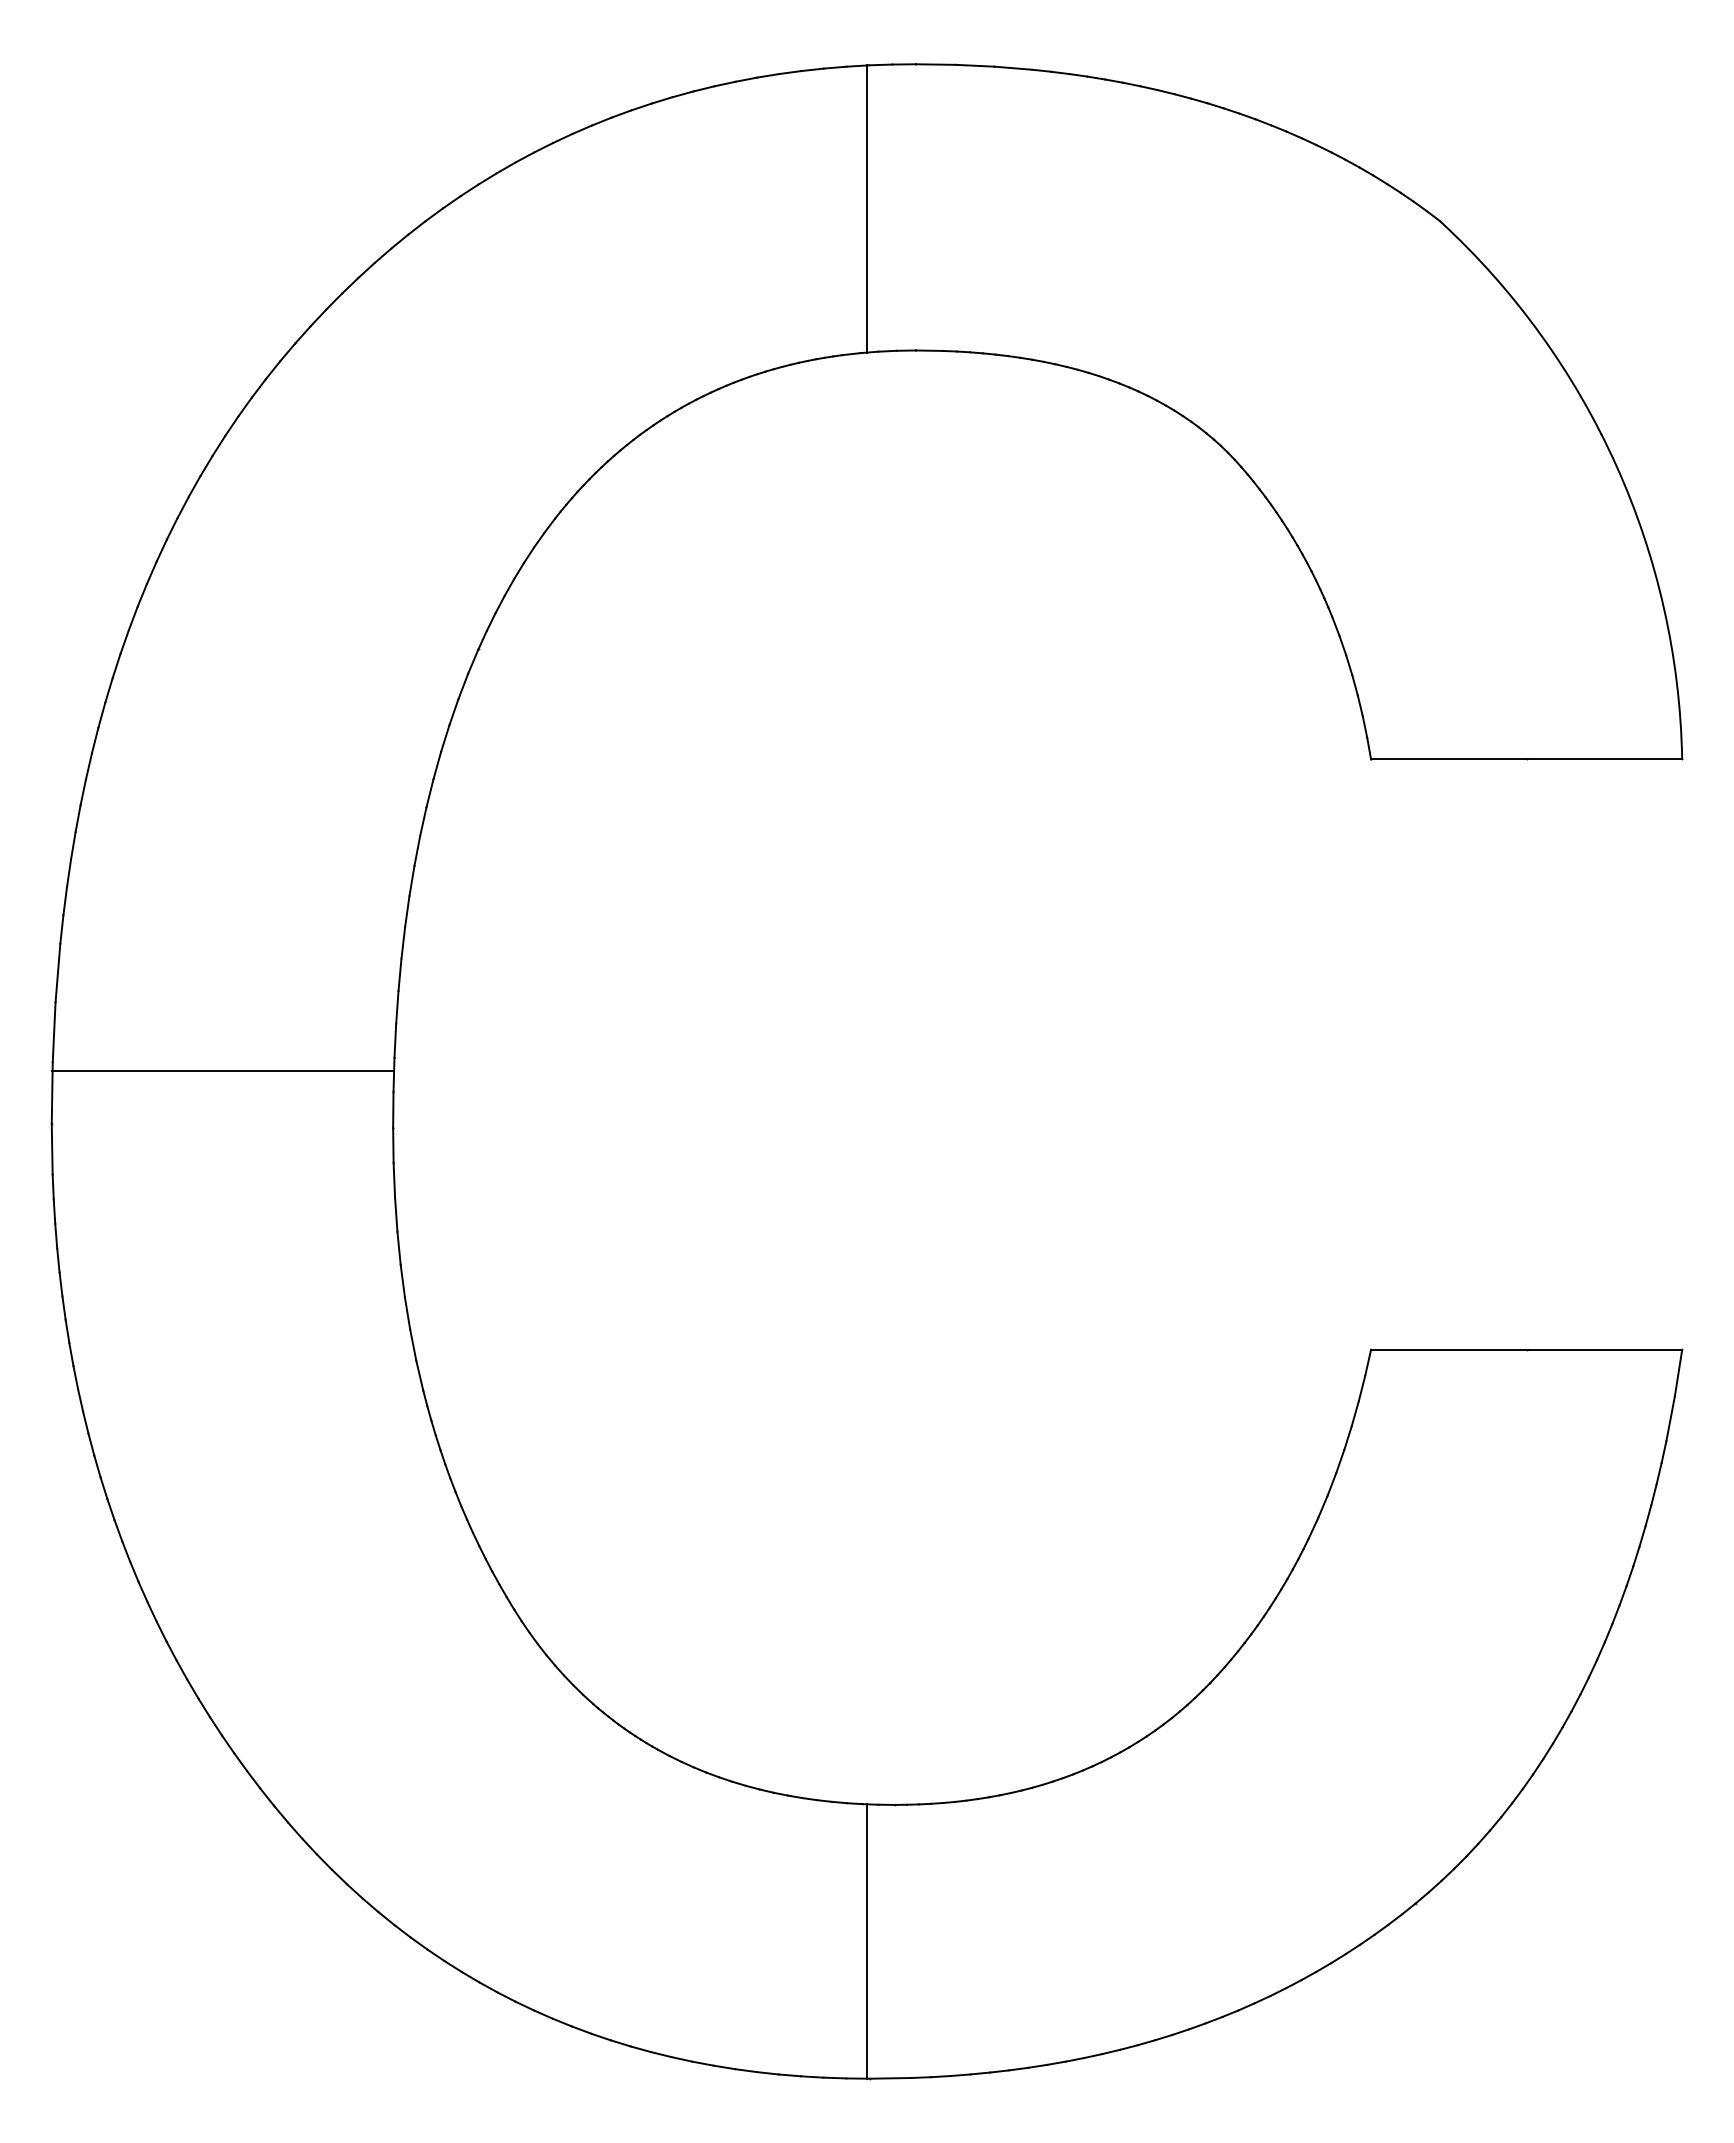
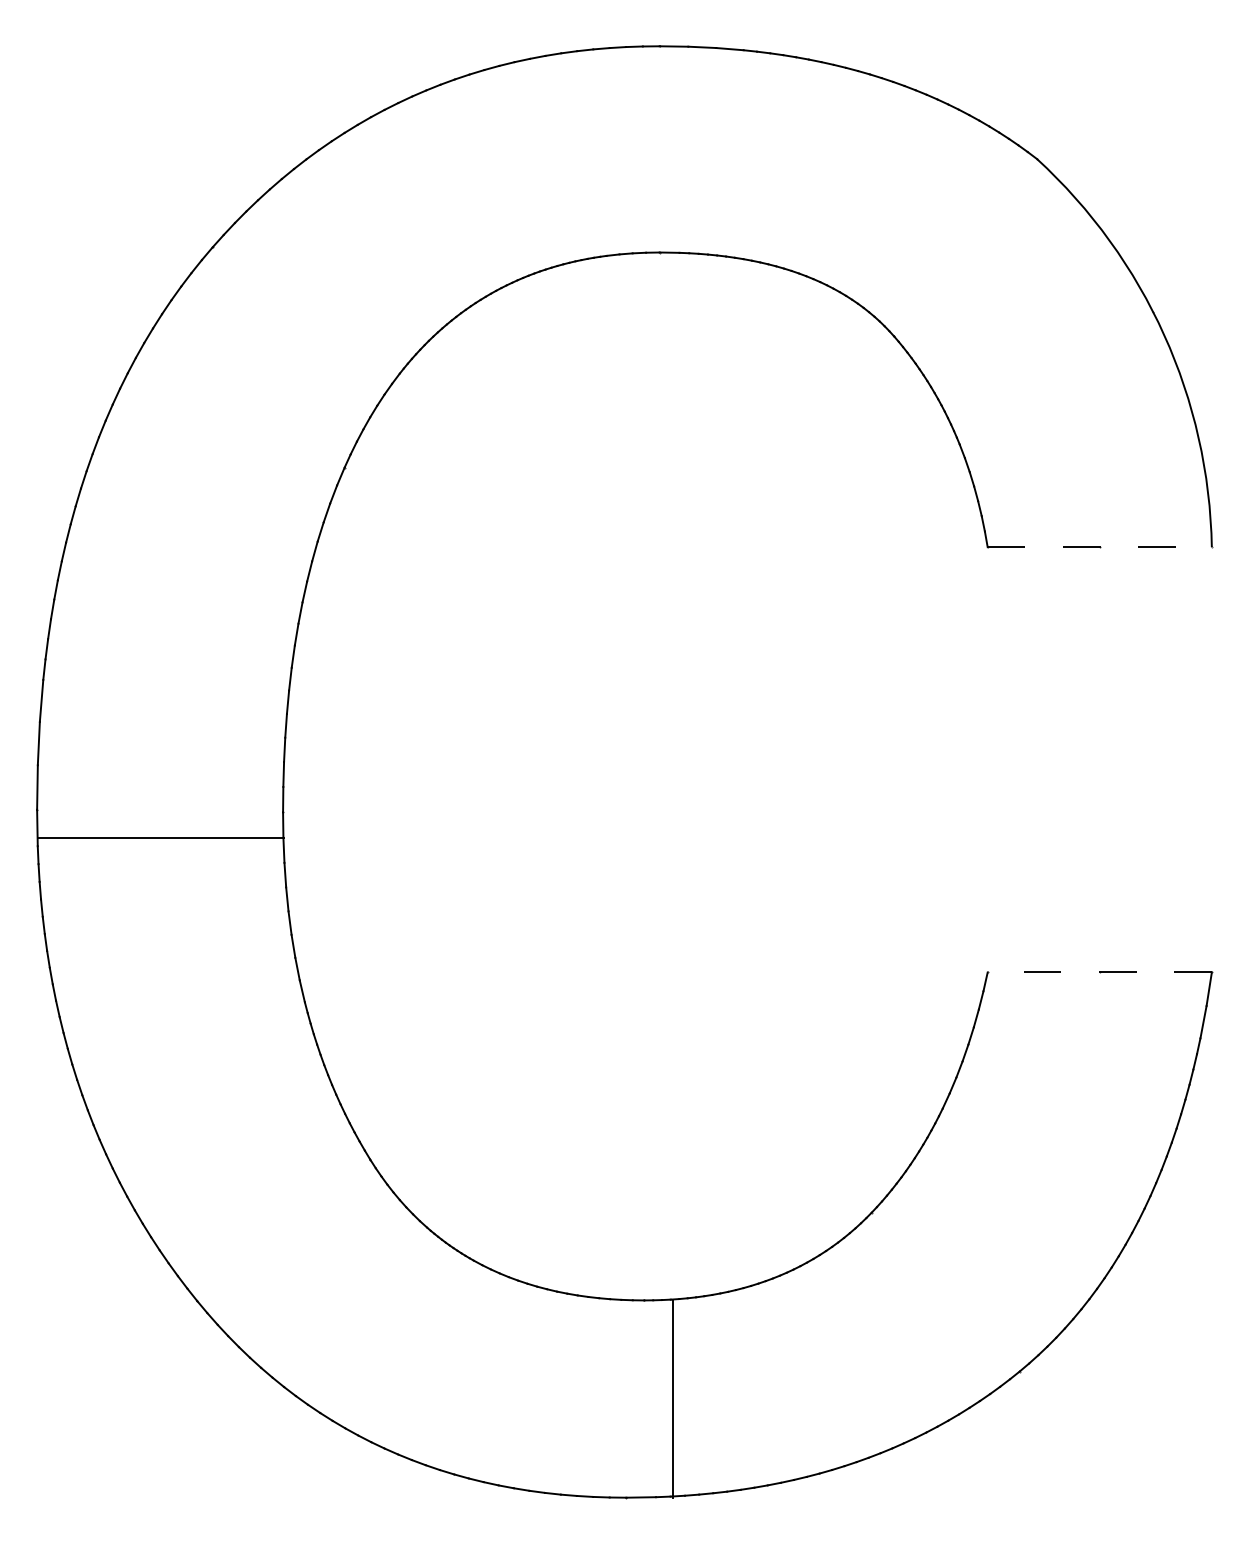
line: (866, 208) -> (624, 150), removed
line: (1526, 759) -> (1099, 547), solid -> dashed
line: (223, 1071) -> (160, 837), moved
line: (1526, 1349) -> (1099, 972), solid -> dashed
line: (866, 1941) -> (672, 1398), moved

